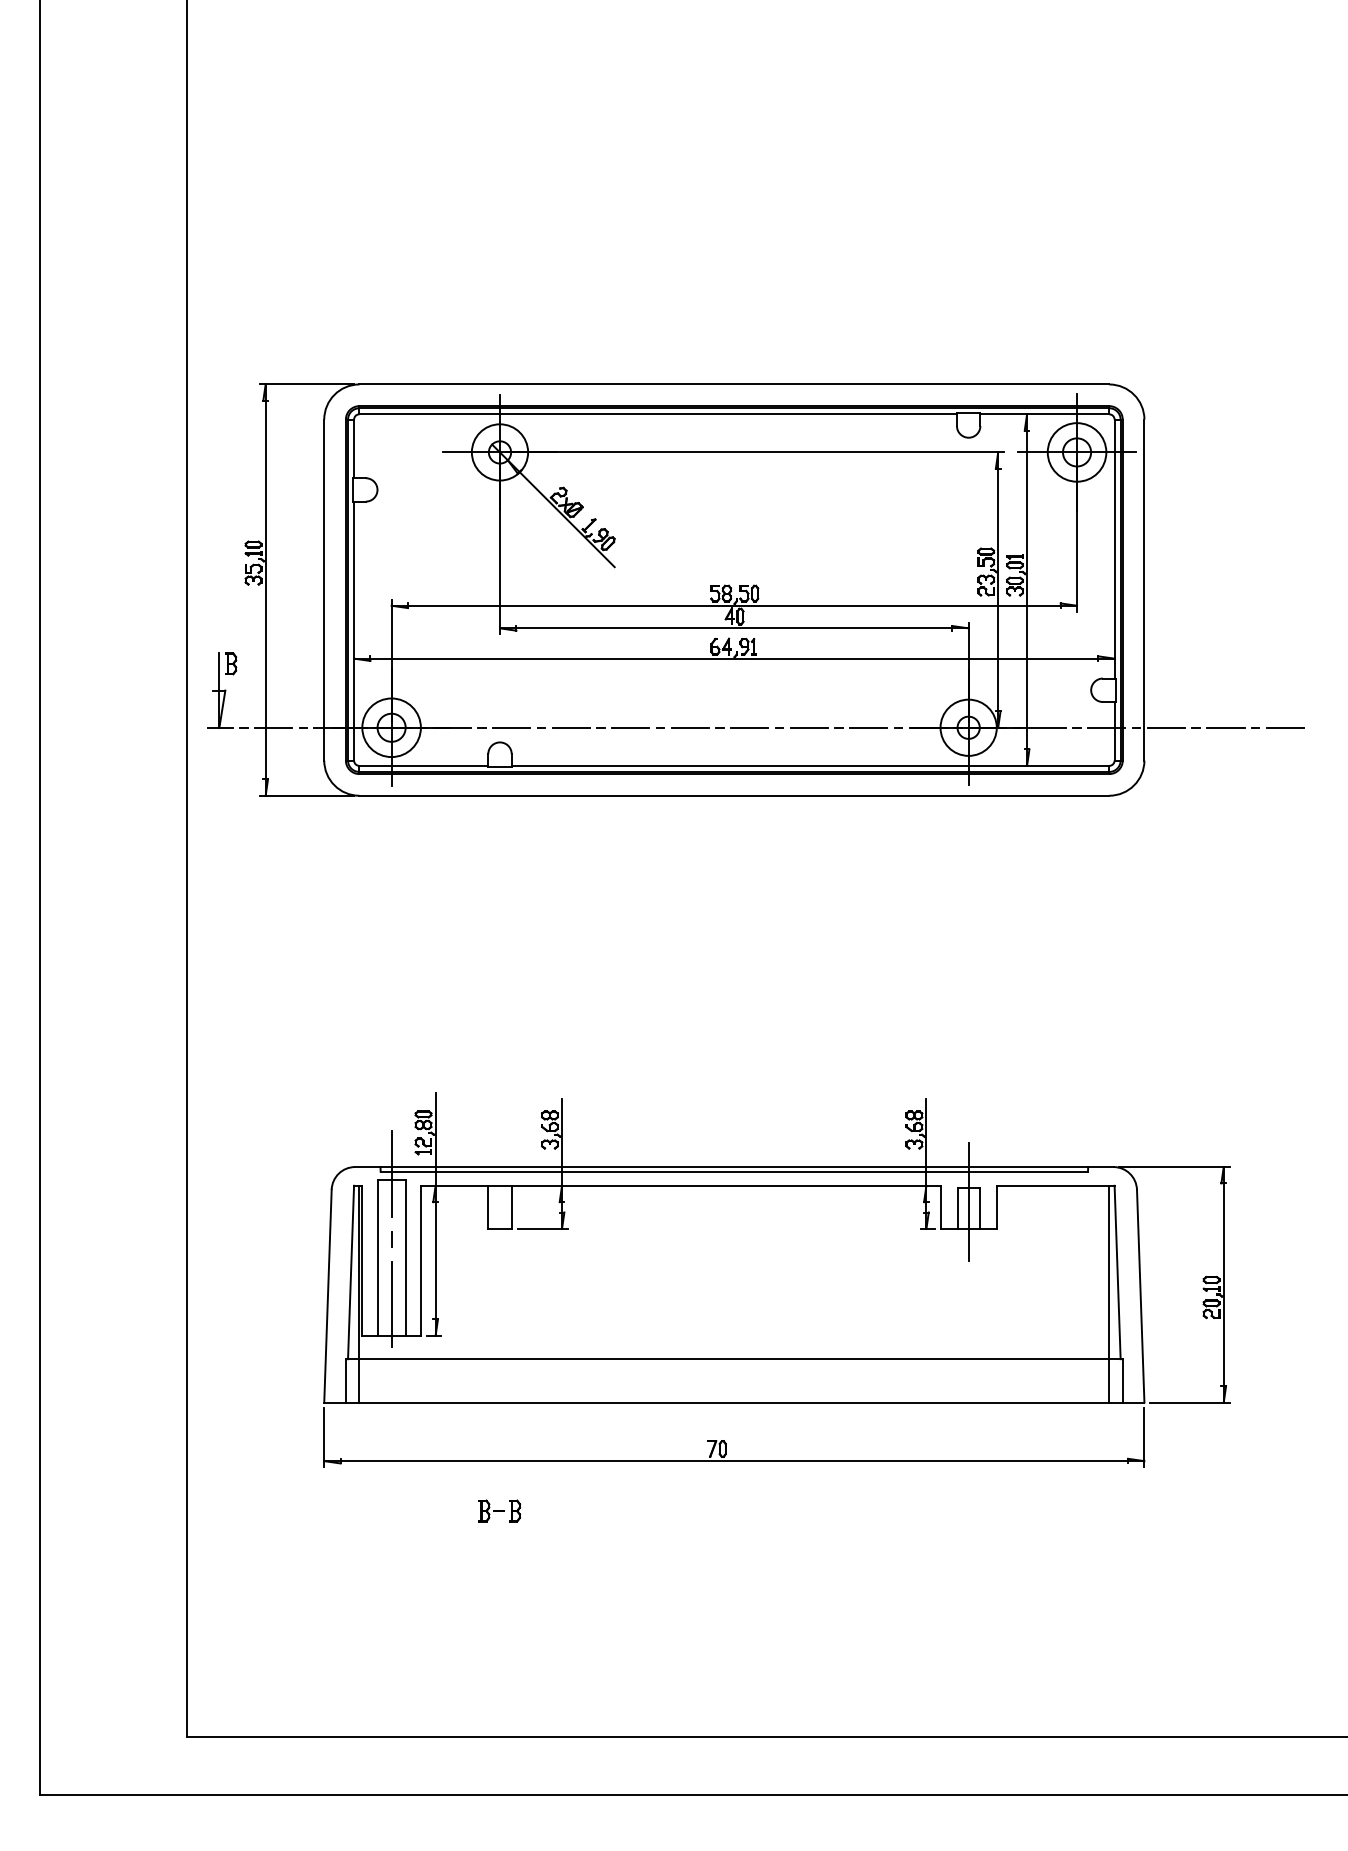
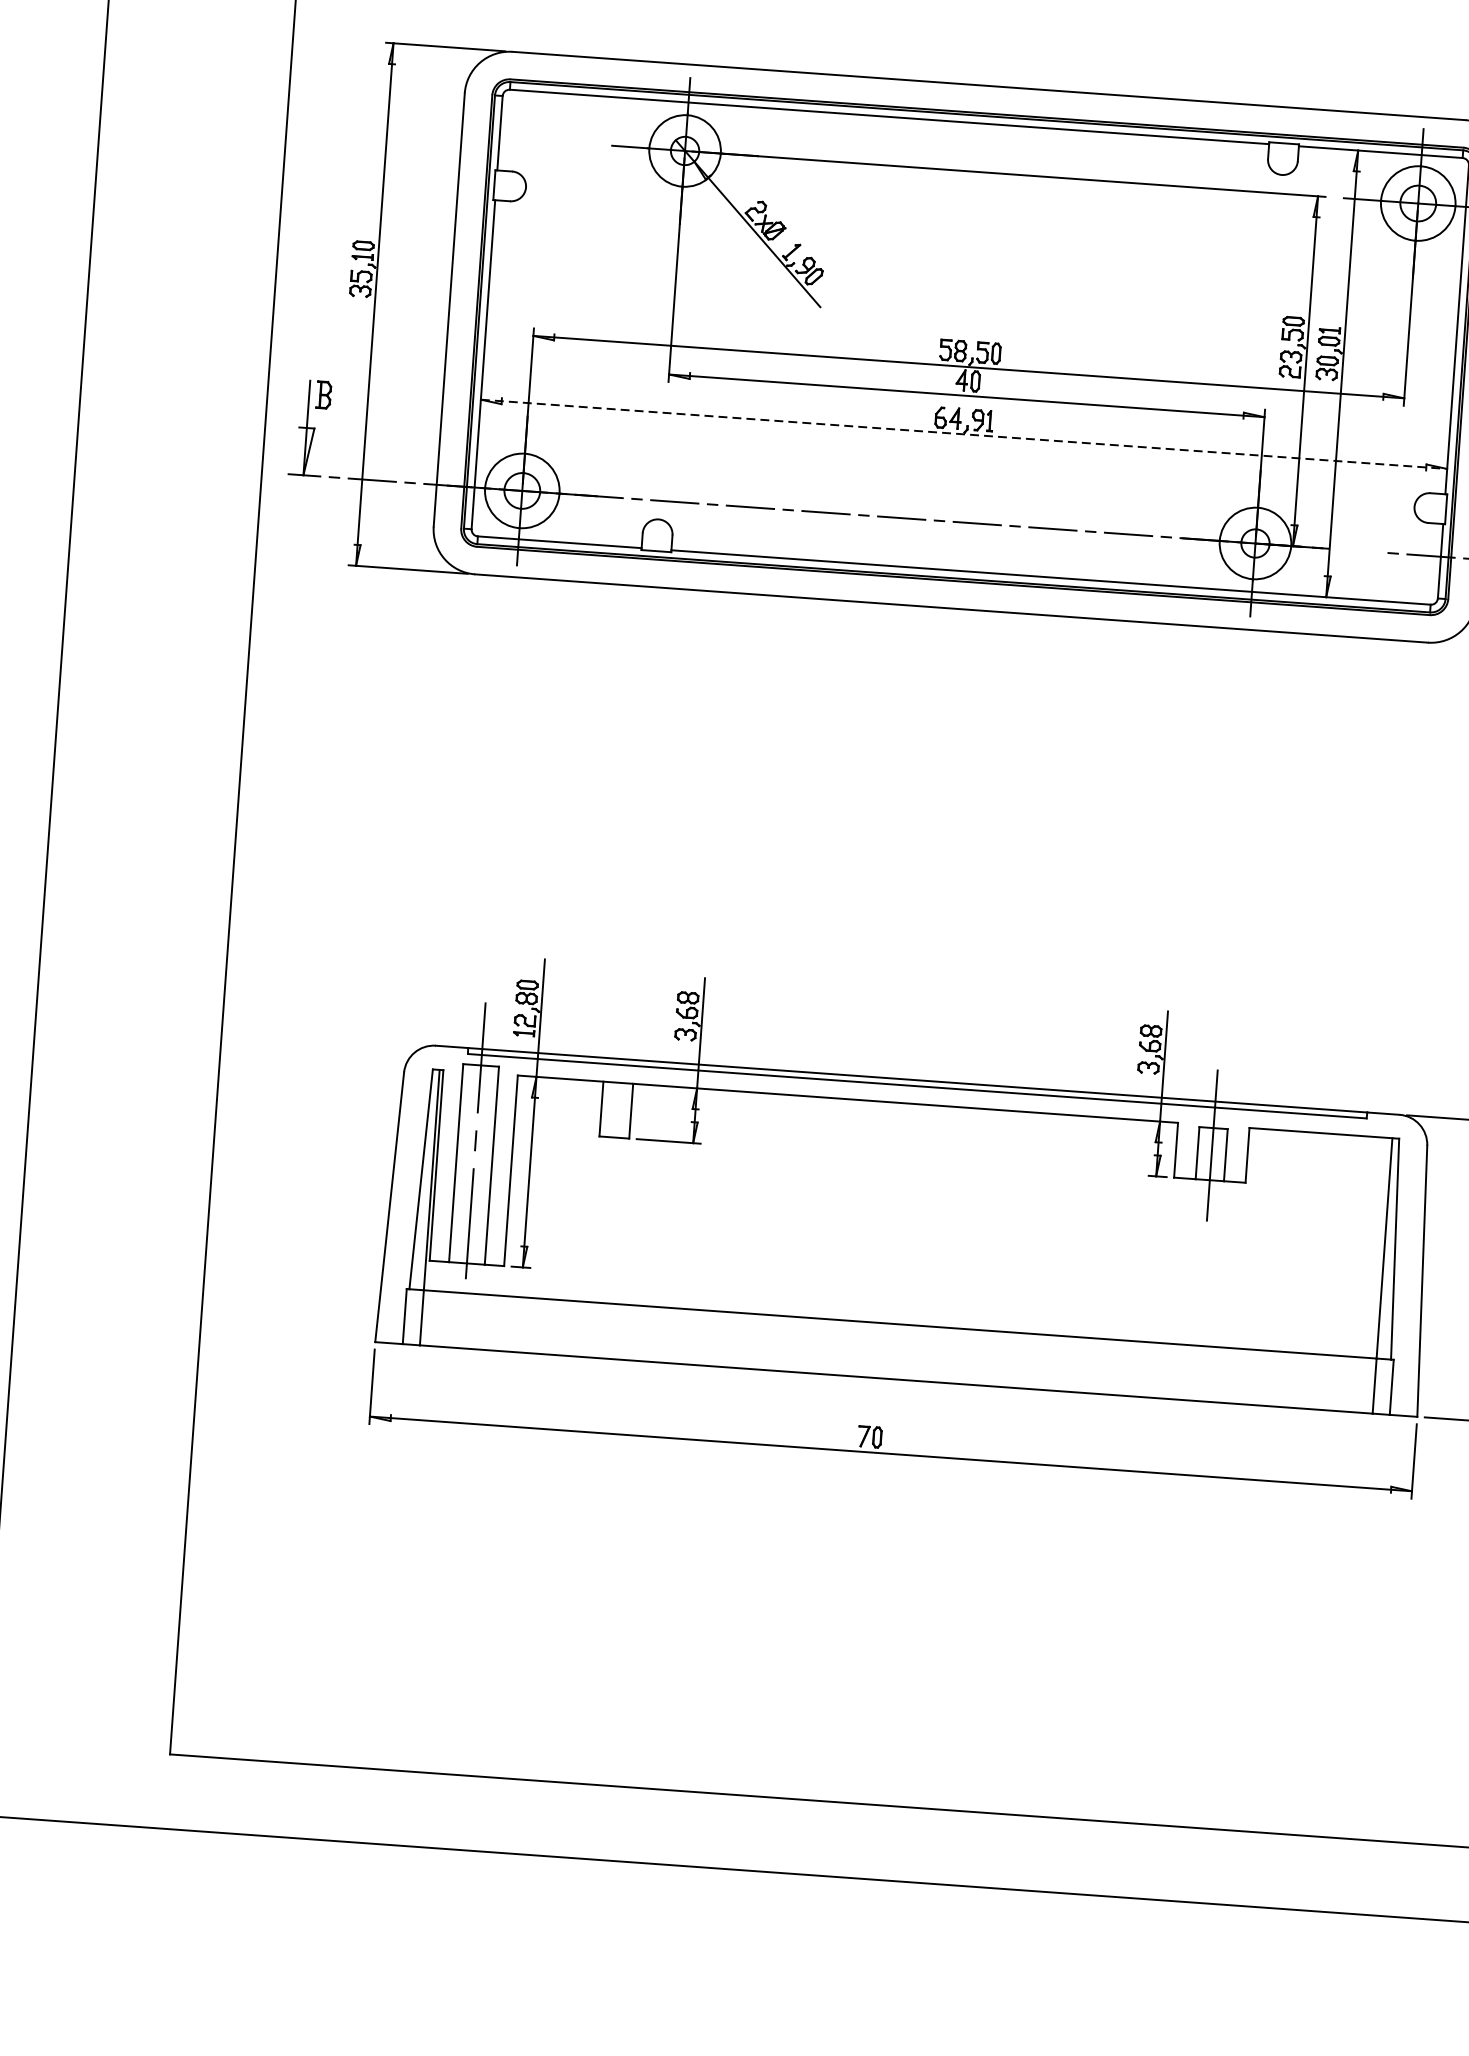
line: (734, 658) -> (964, 434), solid -> dashed
line: (1046, 727) -> (1354, 550), removed
part: (499, 1510) -> (588, 1495), removed

